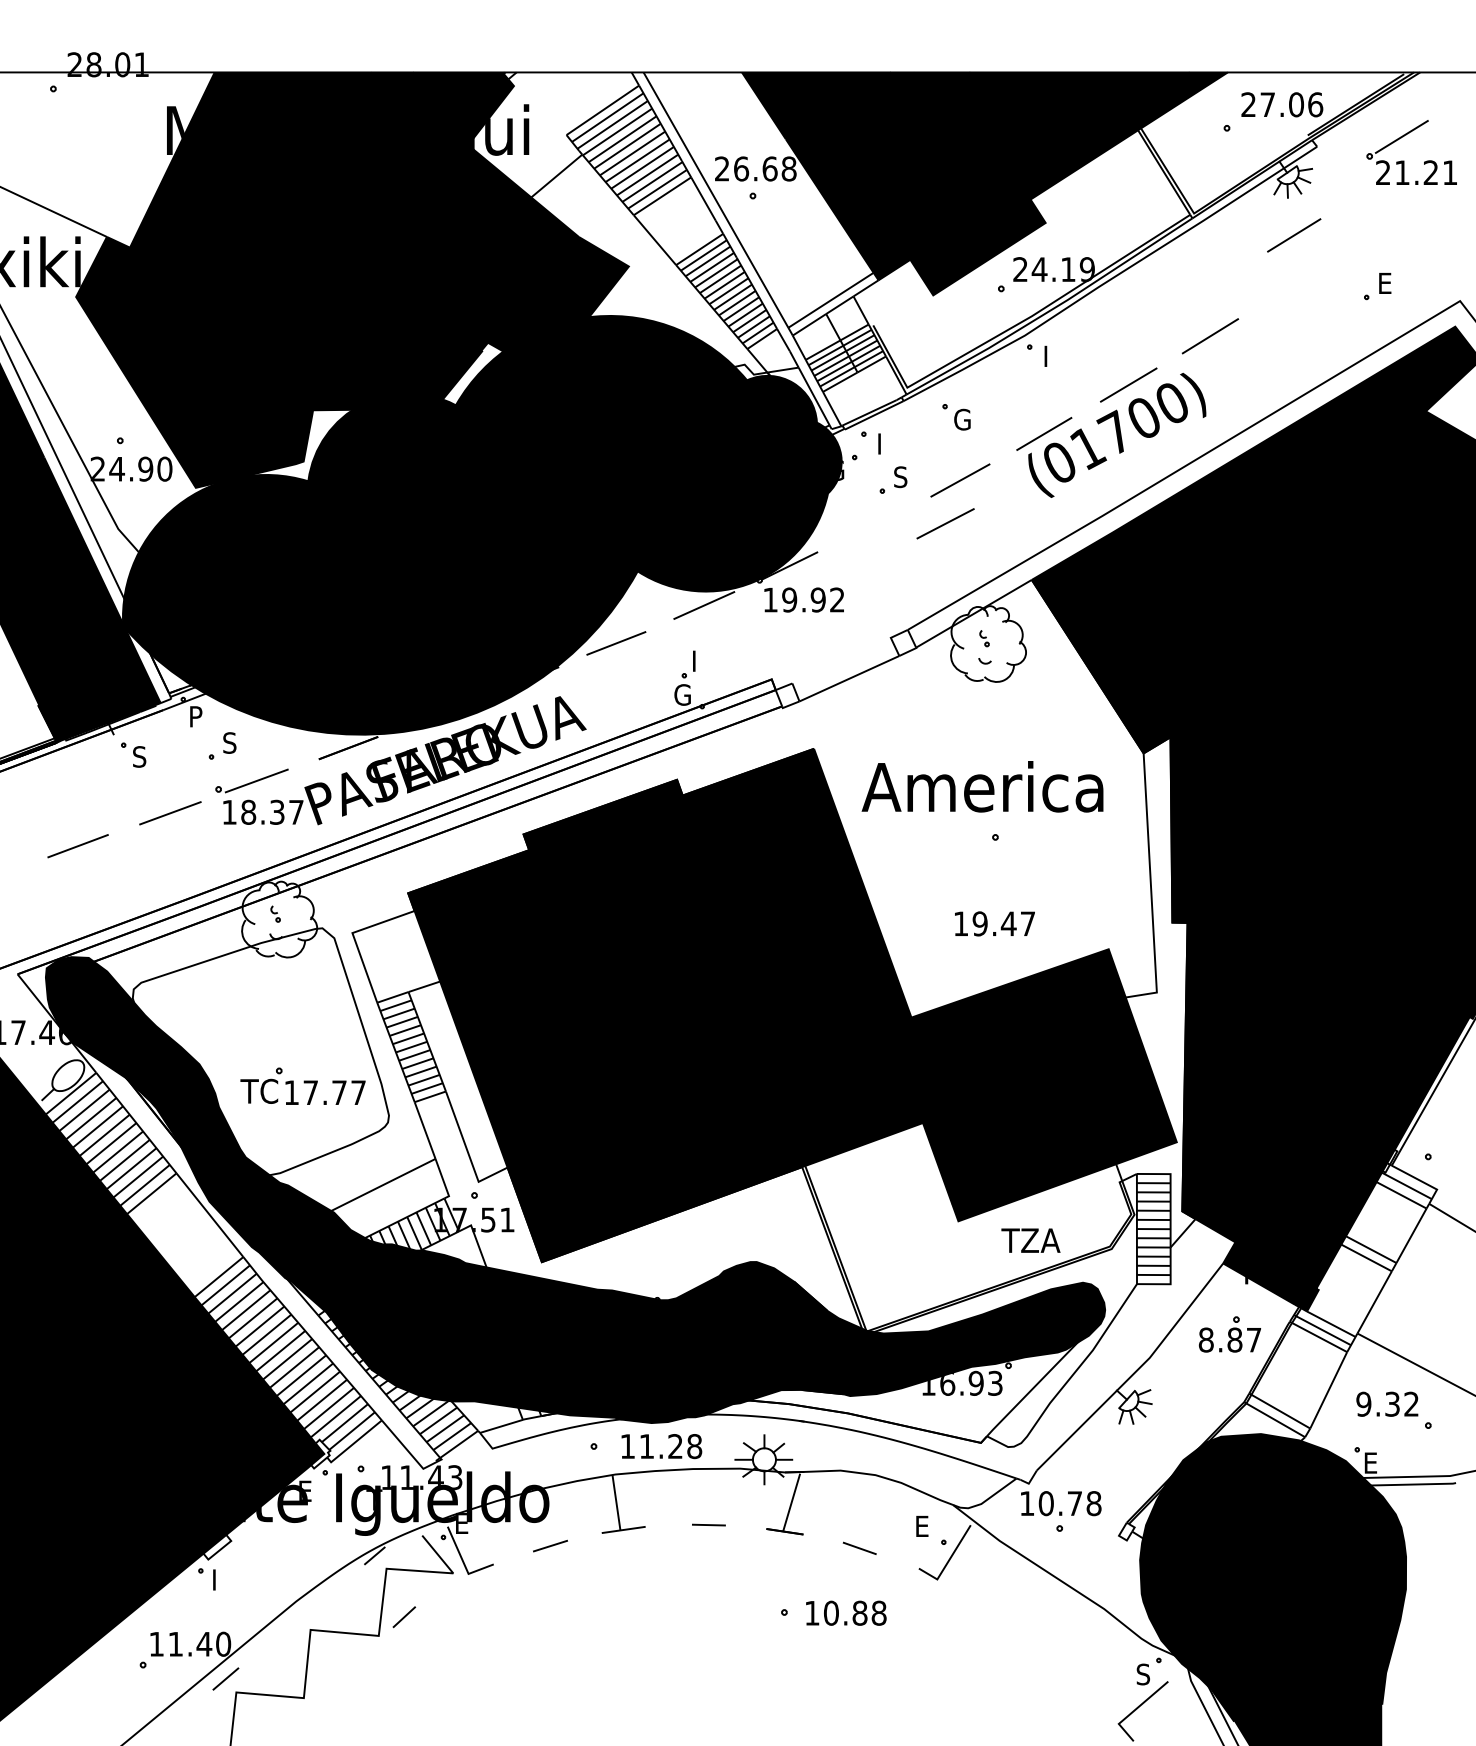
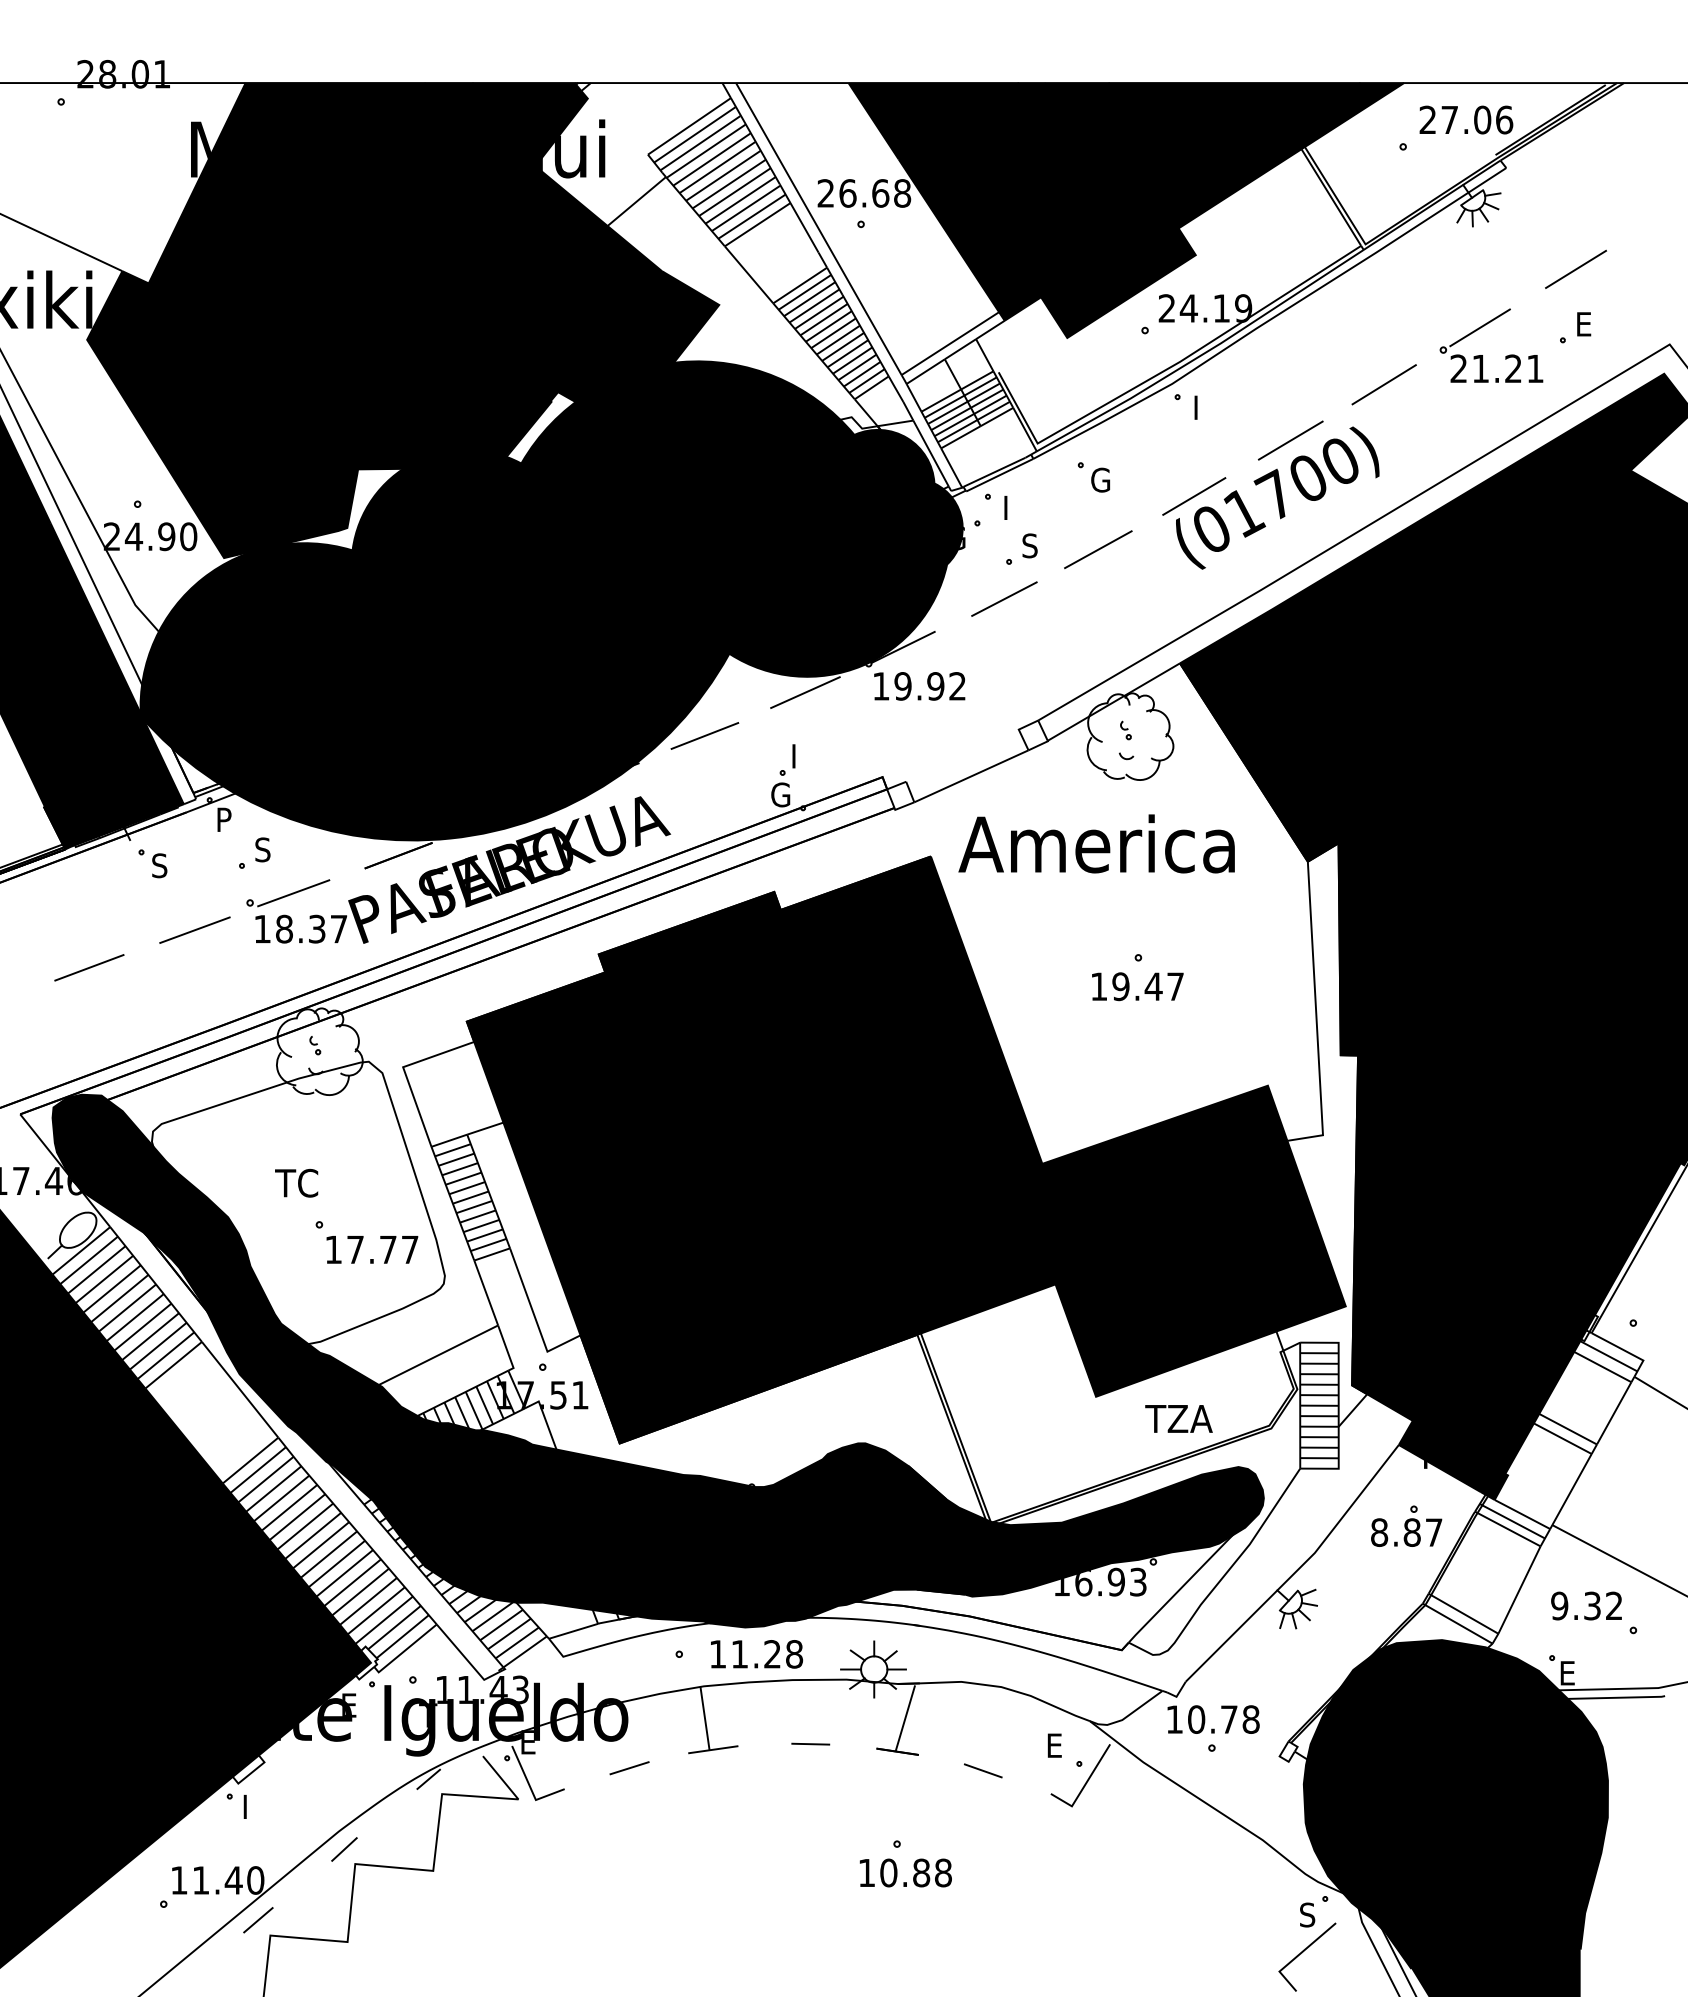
part: (1403, 161) -> (1482, 355), moved
line: (1293, 234) -> (1575, 268), moved
line: (945, 523) -> (1004, 598), moved
text: (982, 786) -> (1096, 843), moved
text: (994, 923) -> (1137, 986), moved
text: (259, 1091) -> (296, 1183), moved
text: (846, 1612) -> (905, 1872), moved
line: (404, 1617) -> (344, 1849), moved

